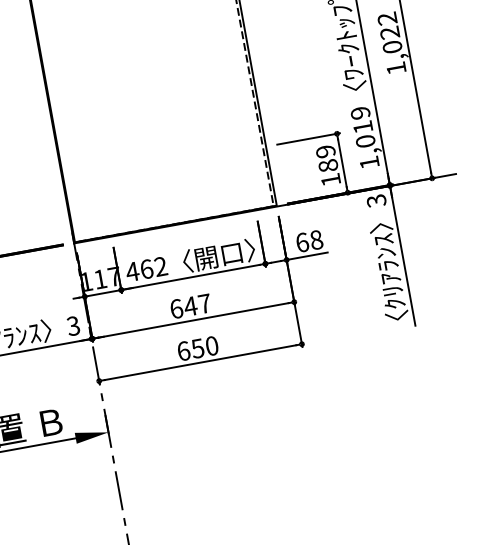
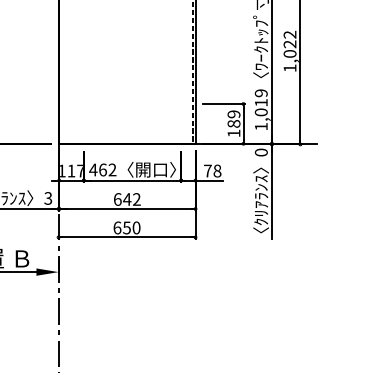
text: (376, 200) -> (261, 152), 3 -> 0
text: (301, 241) -> (207, 170), 68 -> 78
text: (204, 303) -> (136, 199), 647 -> 642

